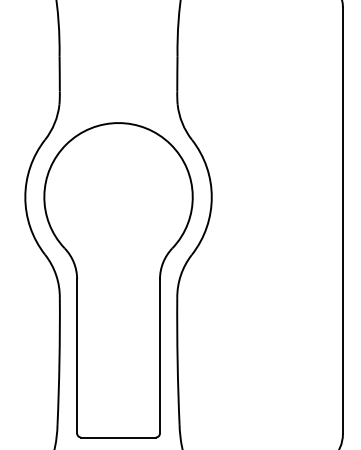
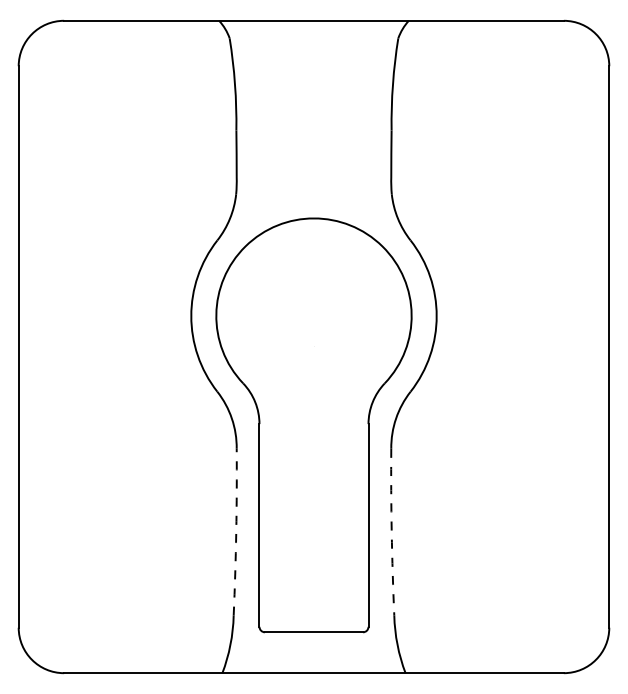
arc: (59, 361) -> (236, 532), solid -> dashed
arc: (177, 361) -> (391, 532), solid -> dashed

